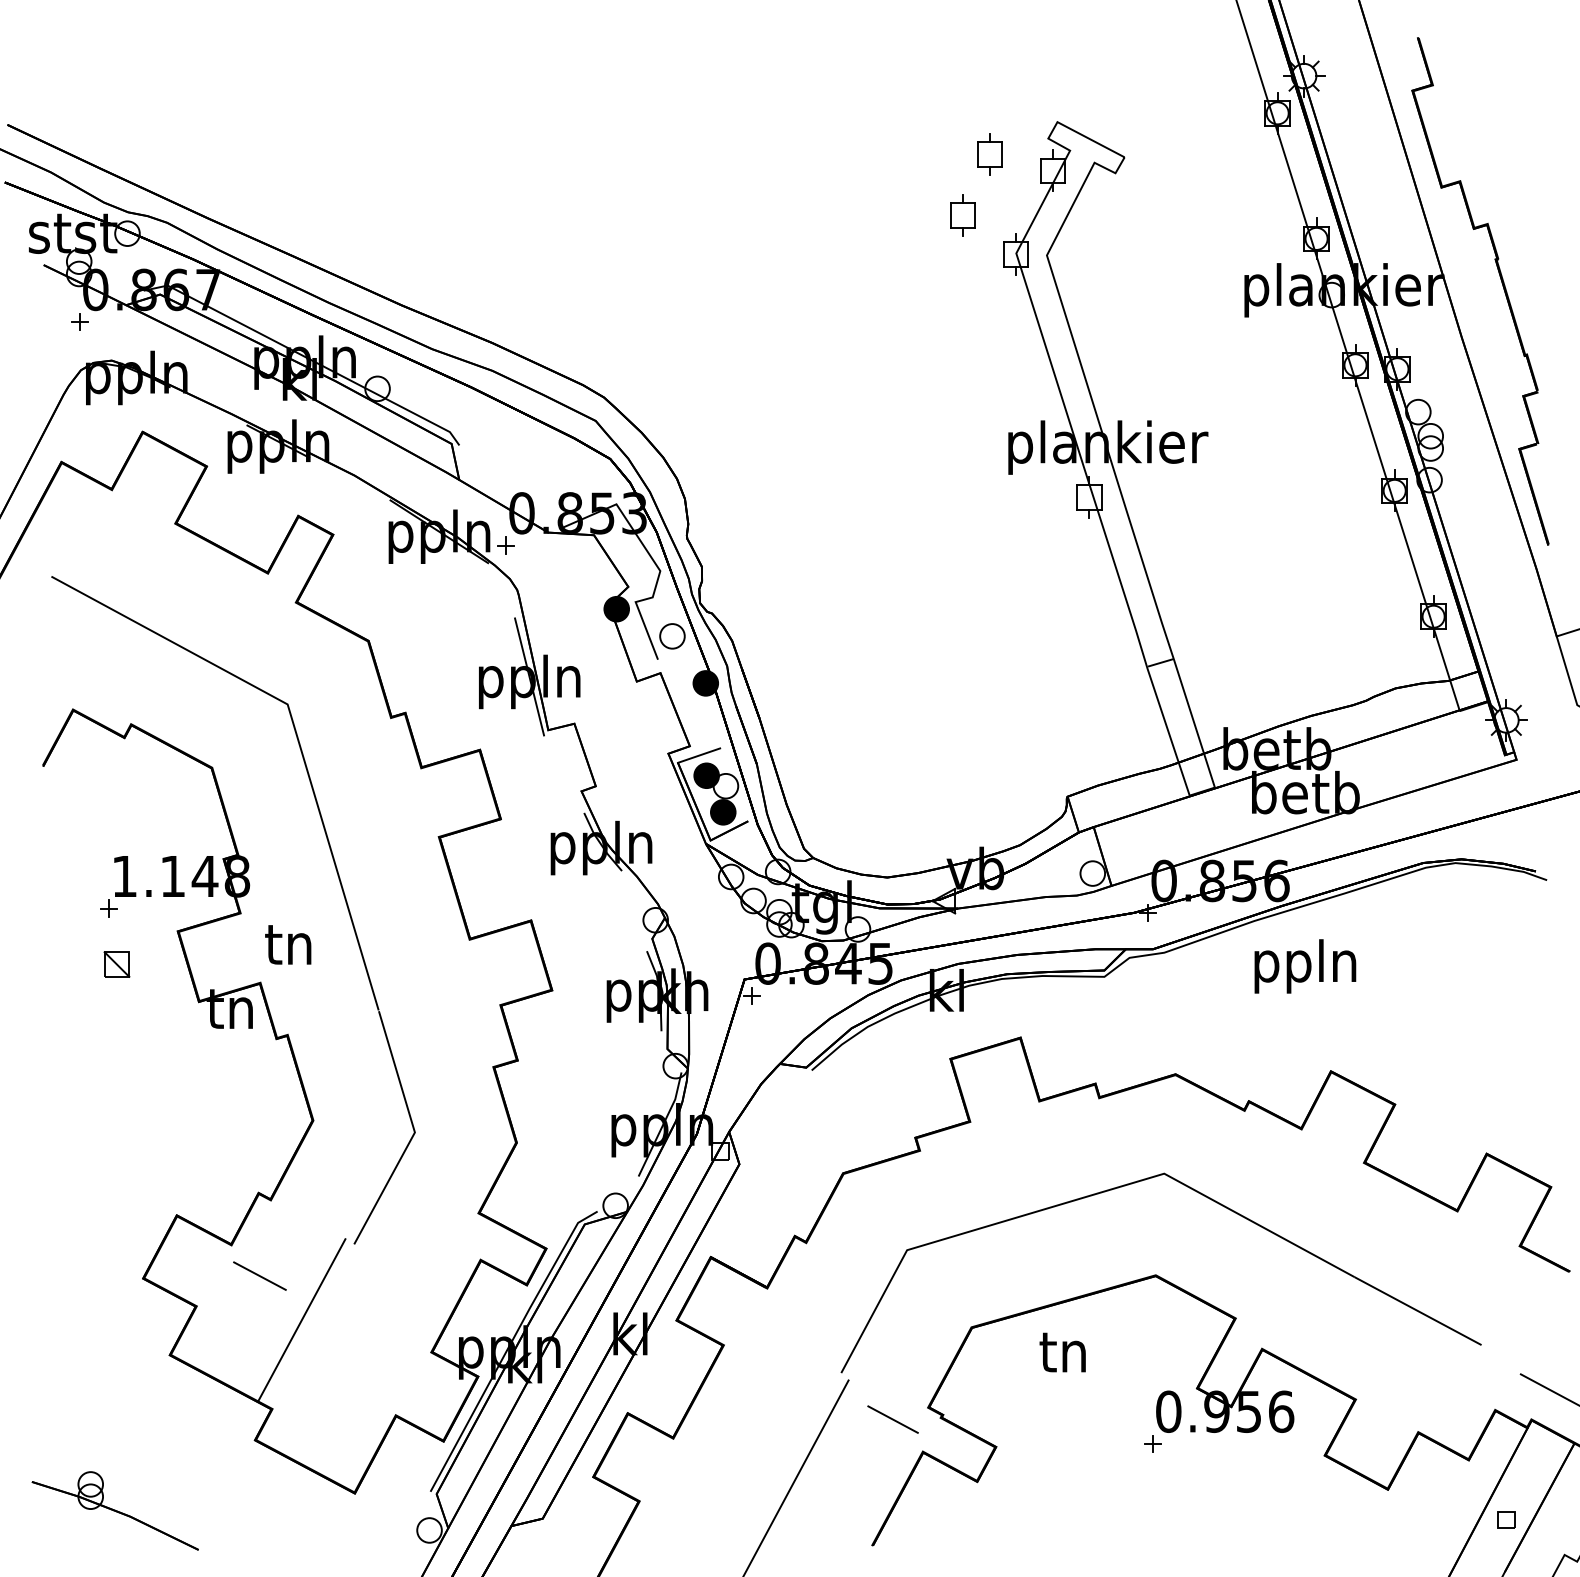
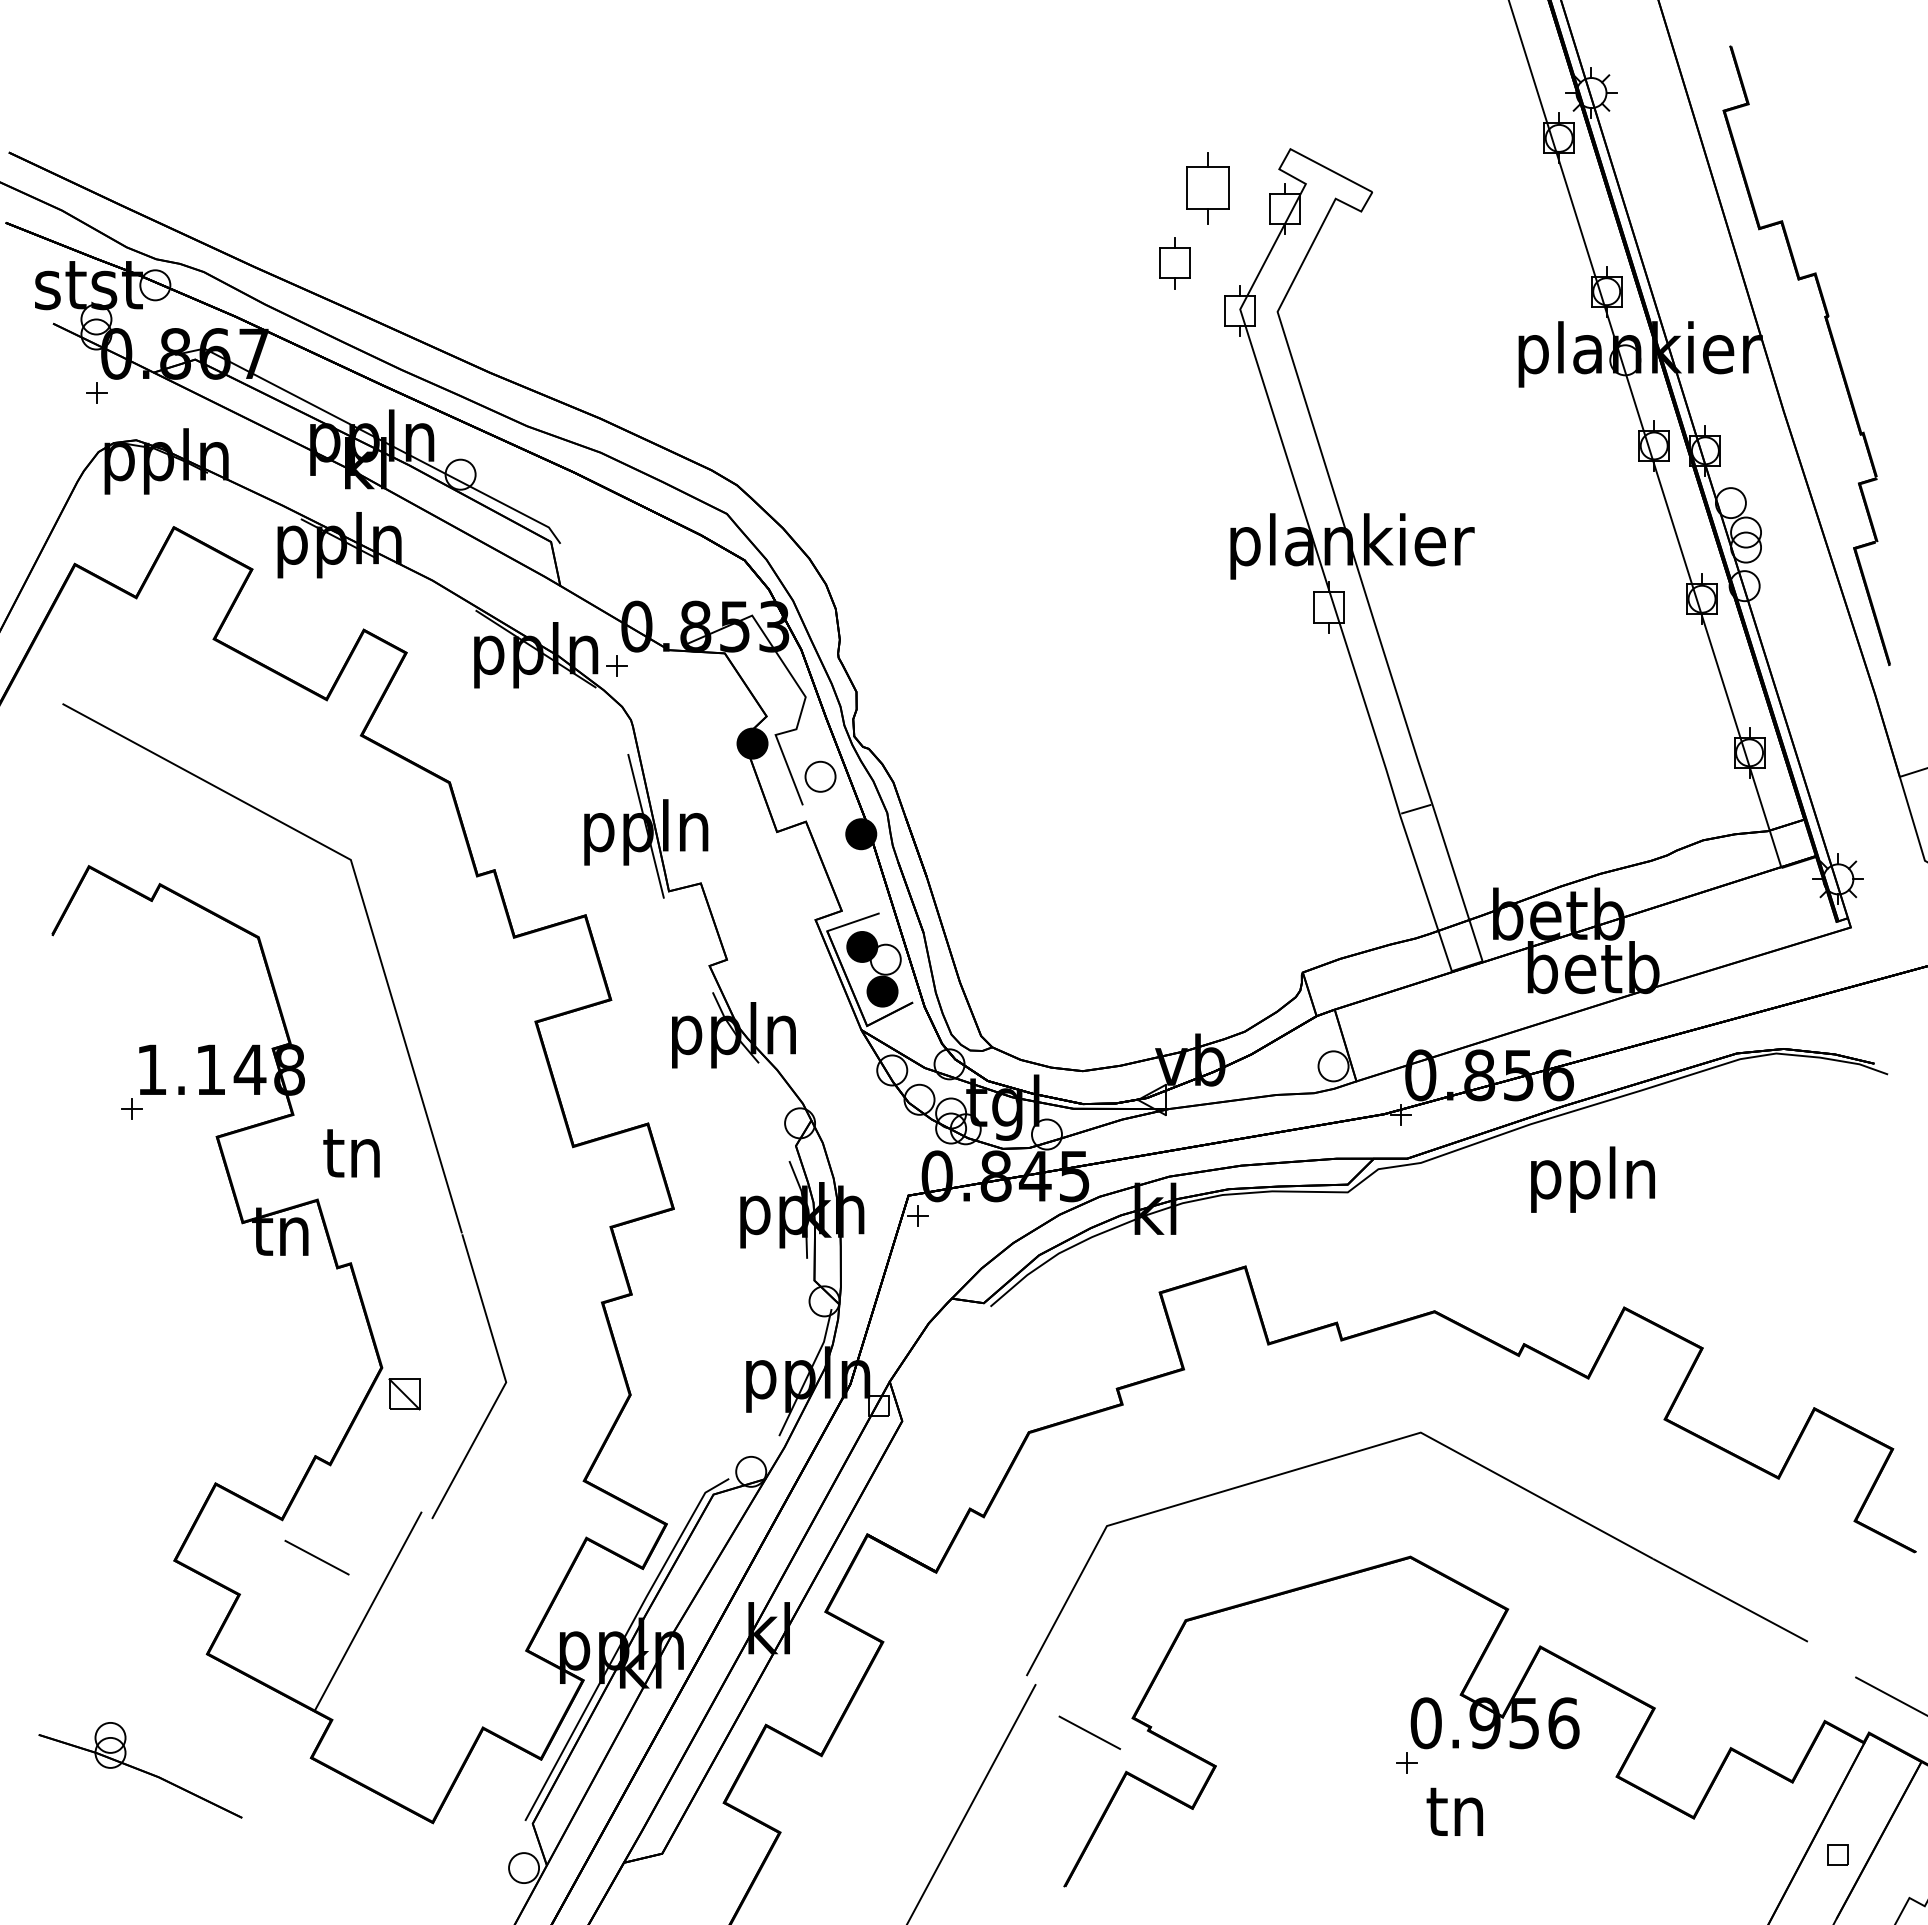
part: (989, 154) -> (1207, 188), size x1.4
part: (116, 964) -> (404, 1394), moved
text: (1062, 1352) -> (1454, 1811), moved
part: (115, 1511) -> (140, 1770), moved

